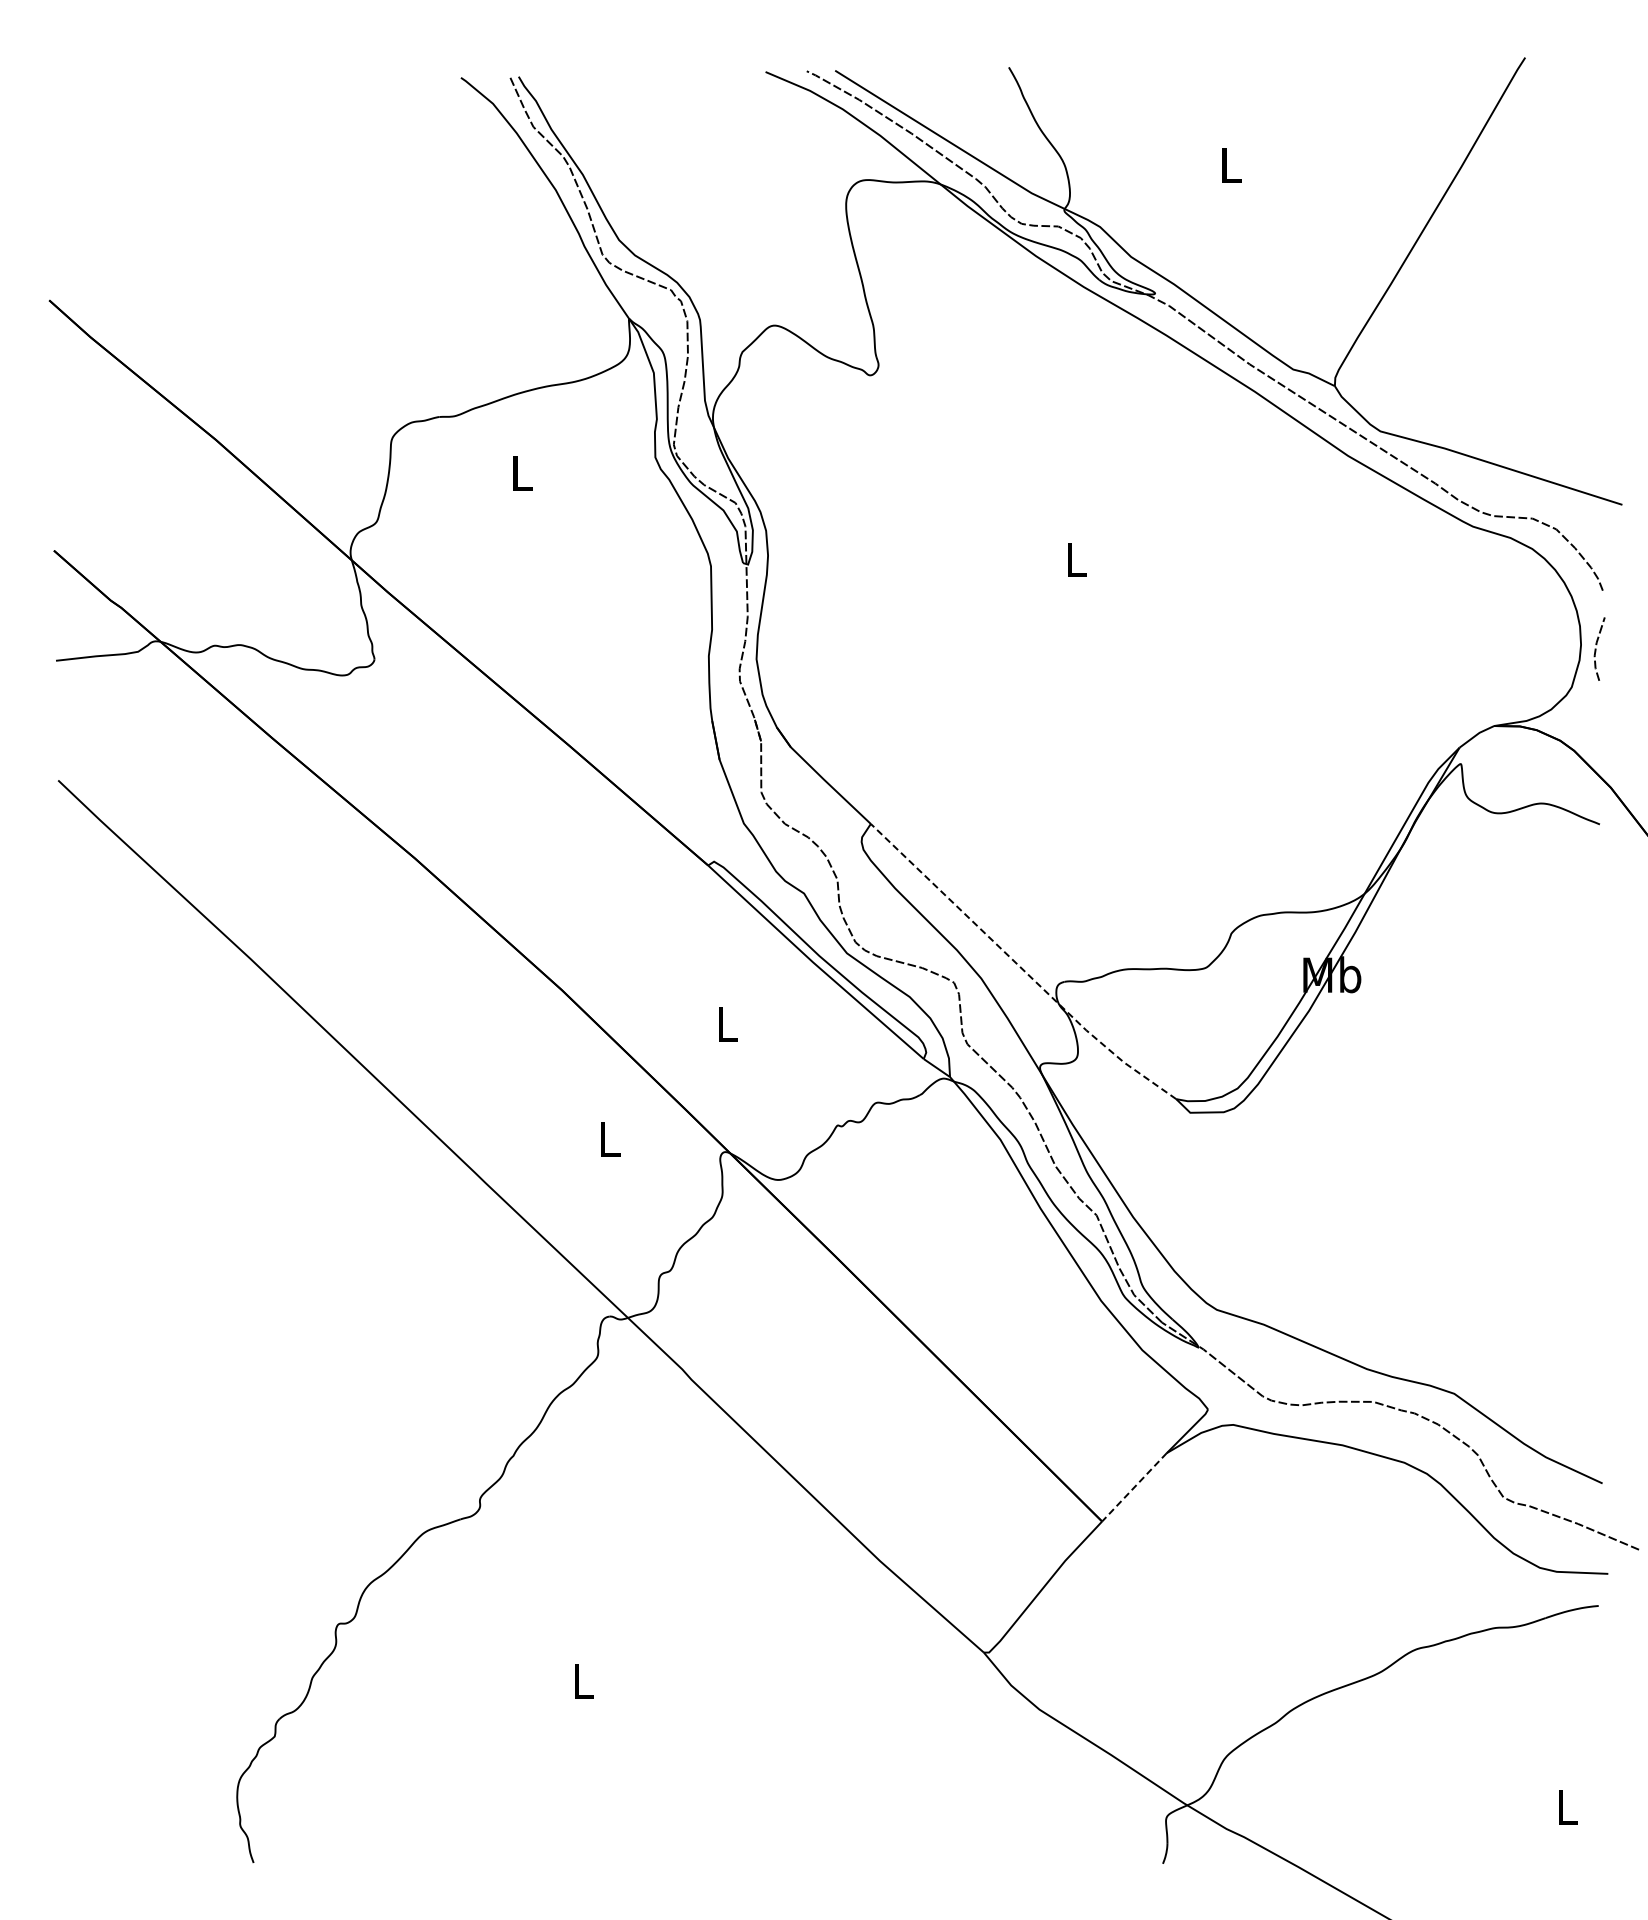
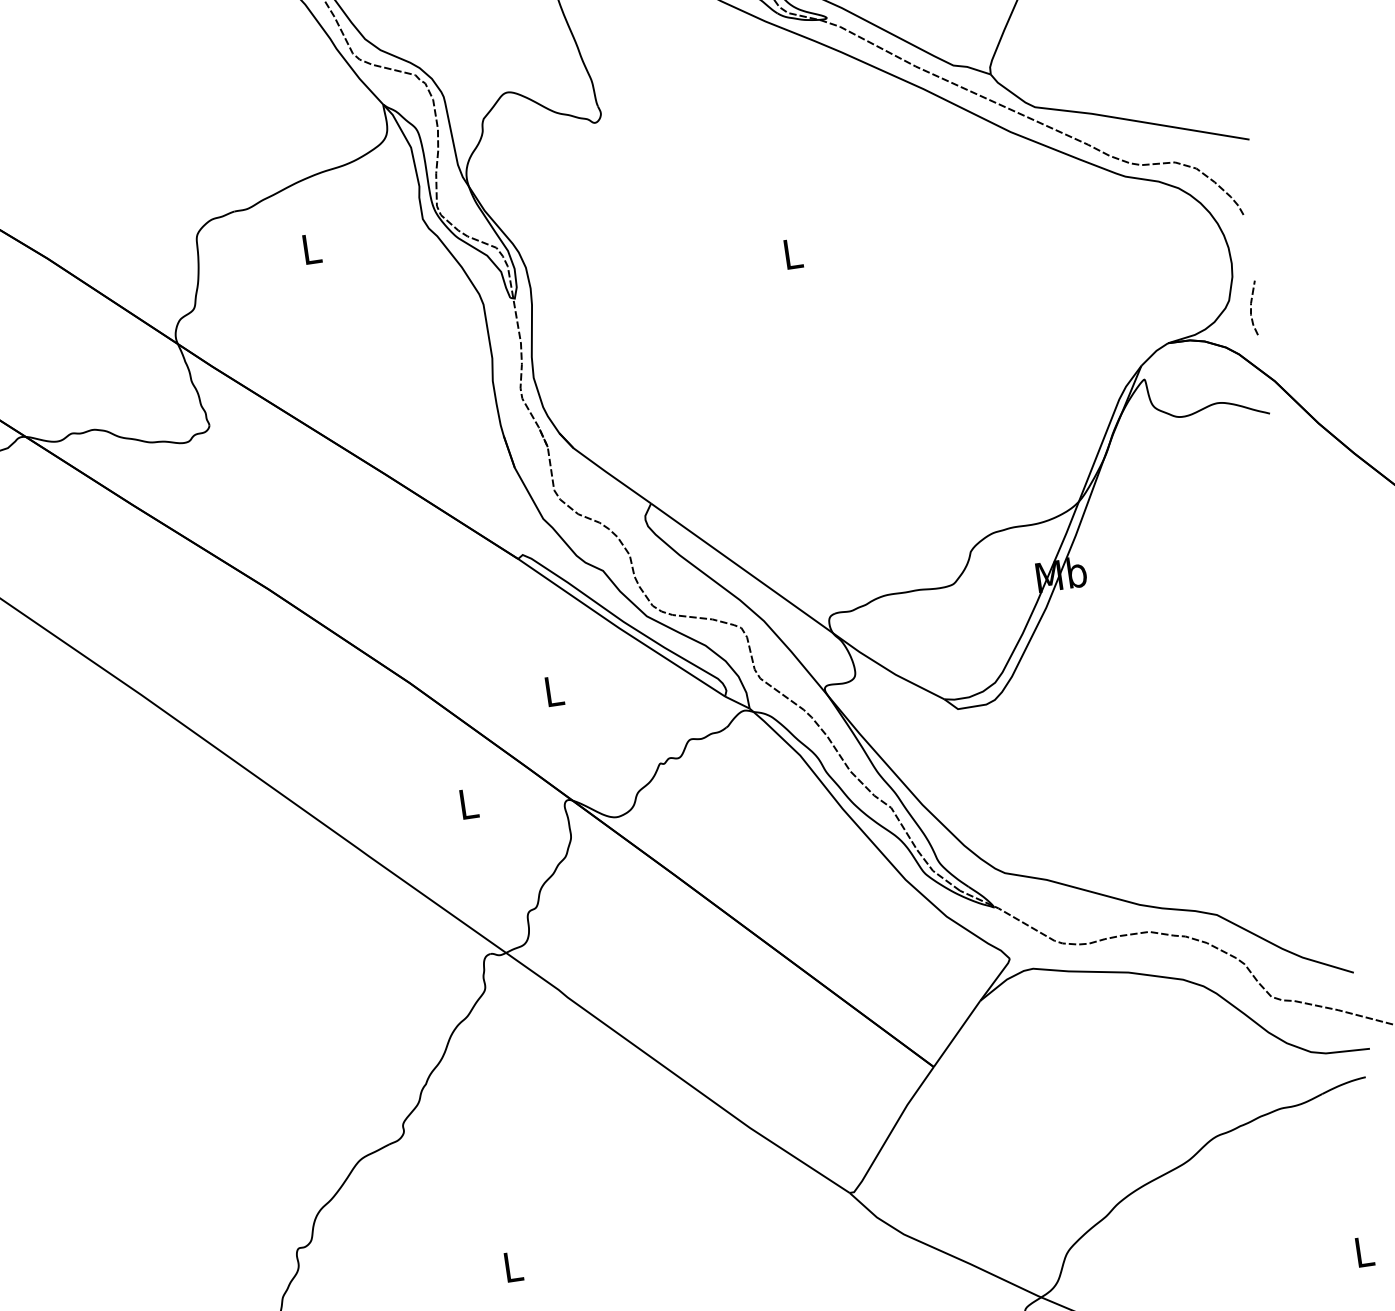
line: (1596, 648) -> (1251, 308), moved
line: (1020, 966) -> (795, 606), dashed -> solid
line: (1134, 1487) -> (957, 1034), dashed -> solid

